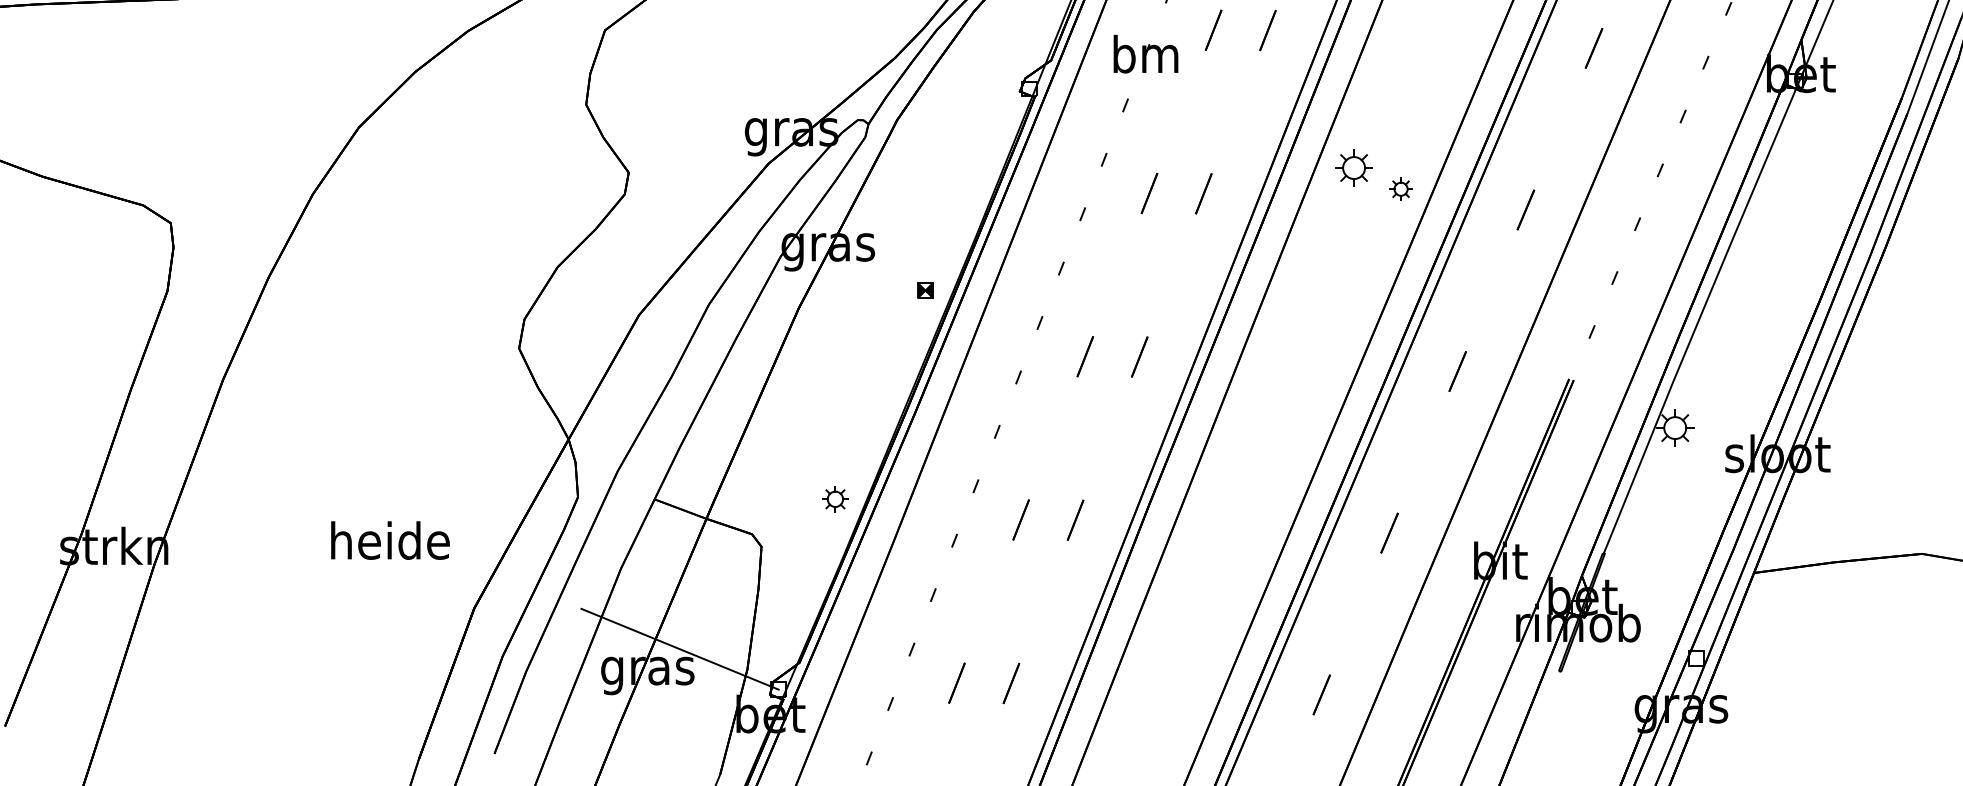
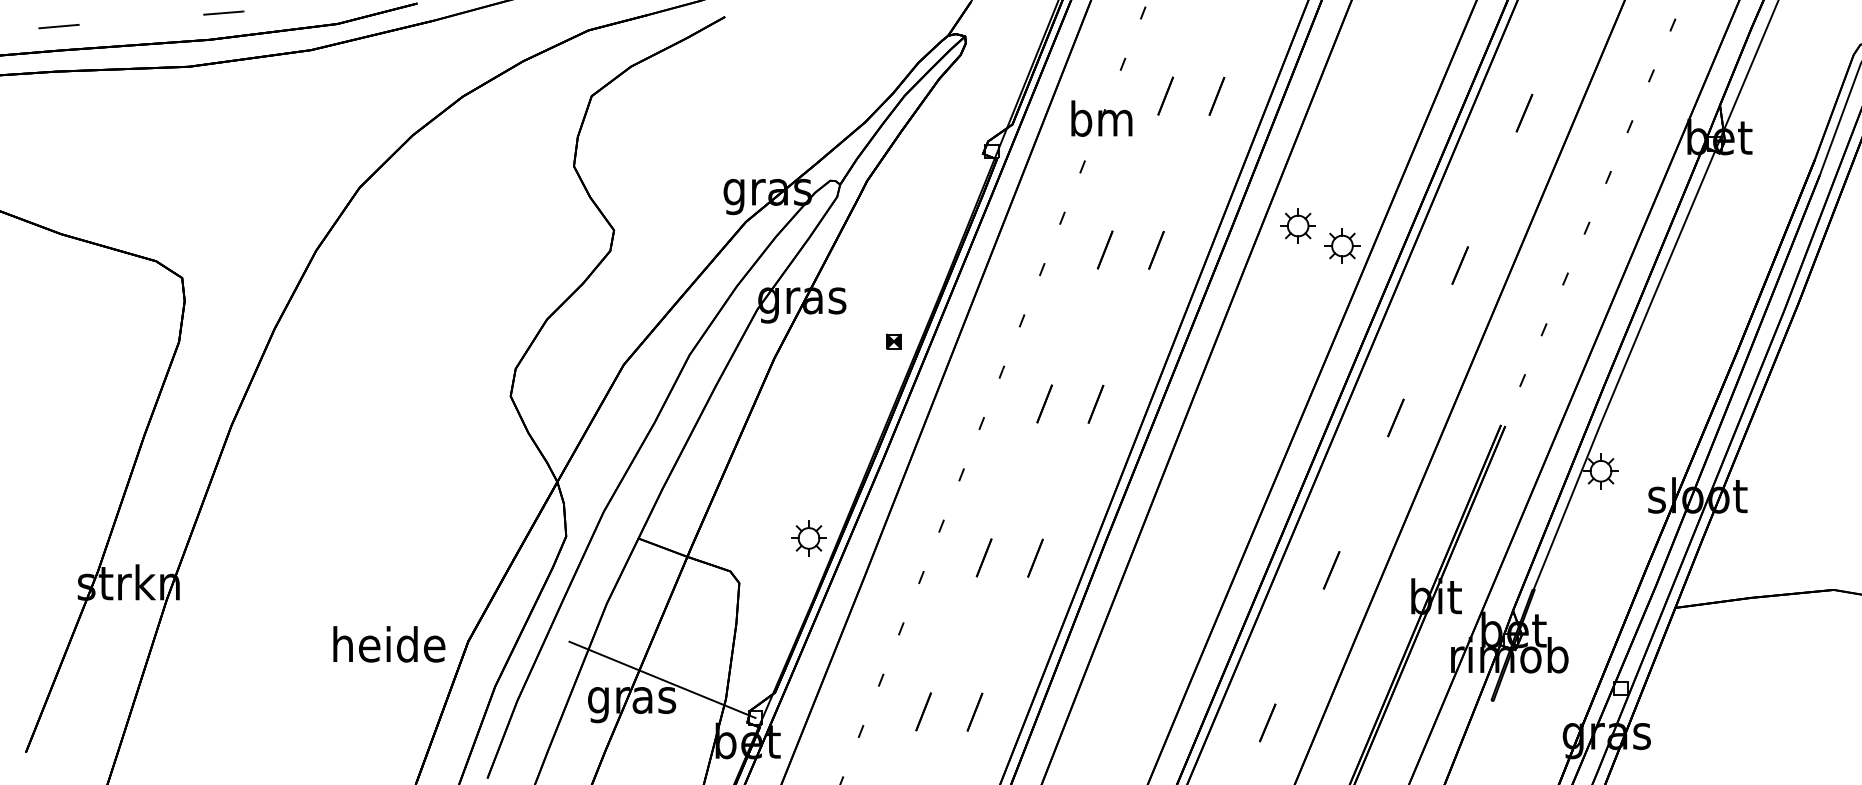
part: (1401, 188) -> (1342, 245), size x1.67
part: (834, 499) -> (808, 538), size x1.43
text: (390, 540) -> (389, 644), moved

